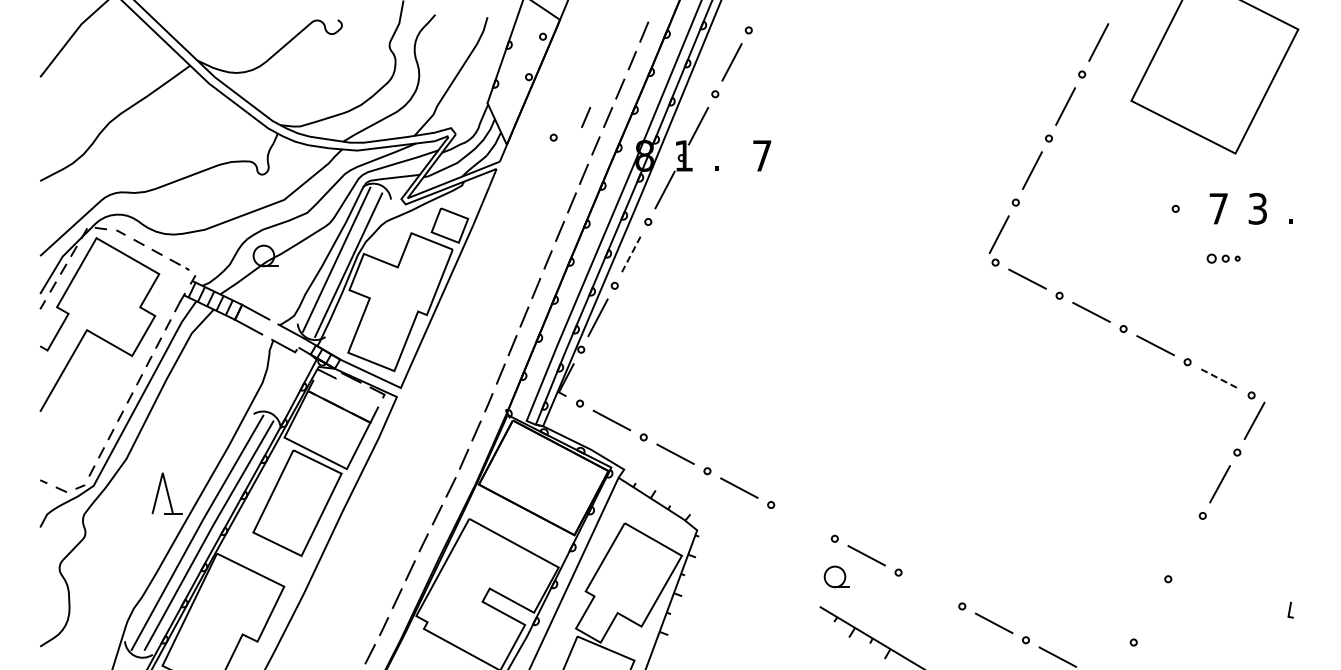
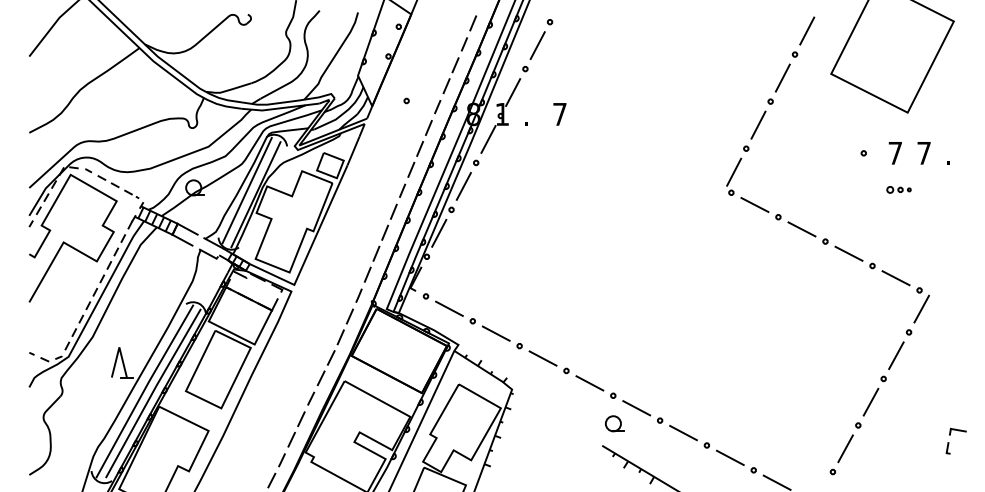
line: (586, 117) -> (430, 86), removed
text: (1257, 208) -> (923, 153), 3 -> 7
line: (631, 253) -> (463, 186), dashed -> solid
line: (1219, 378) -> (895, 277), dashed -> solid
line: (802, 521) -> (589, 383), added
line: (1185, 547) -> (870, 402), added
part: (1303, 587) -> (957, 431), added
line: (930, 589) -> (683, 433), added
line: (1150, 610) -> (845, 448), added

